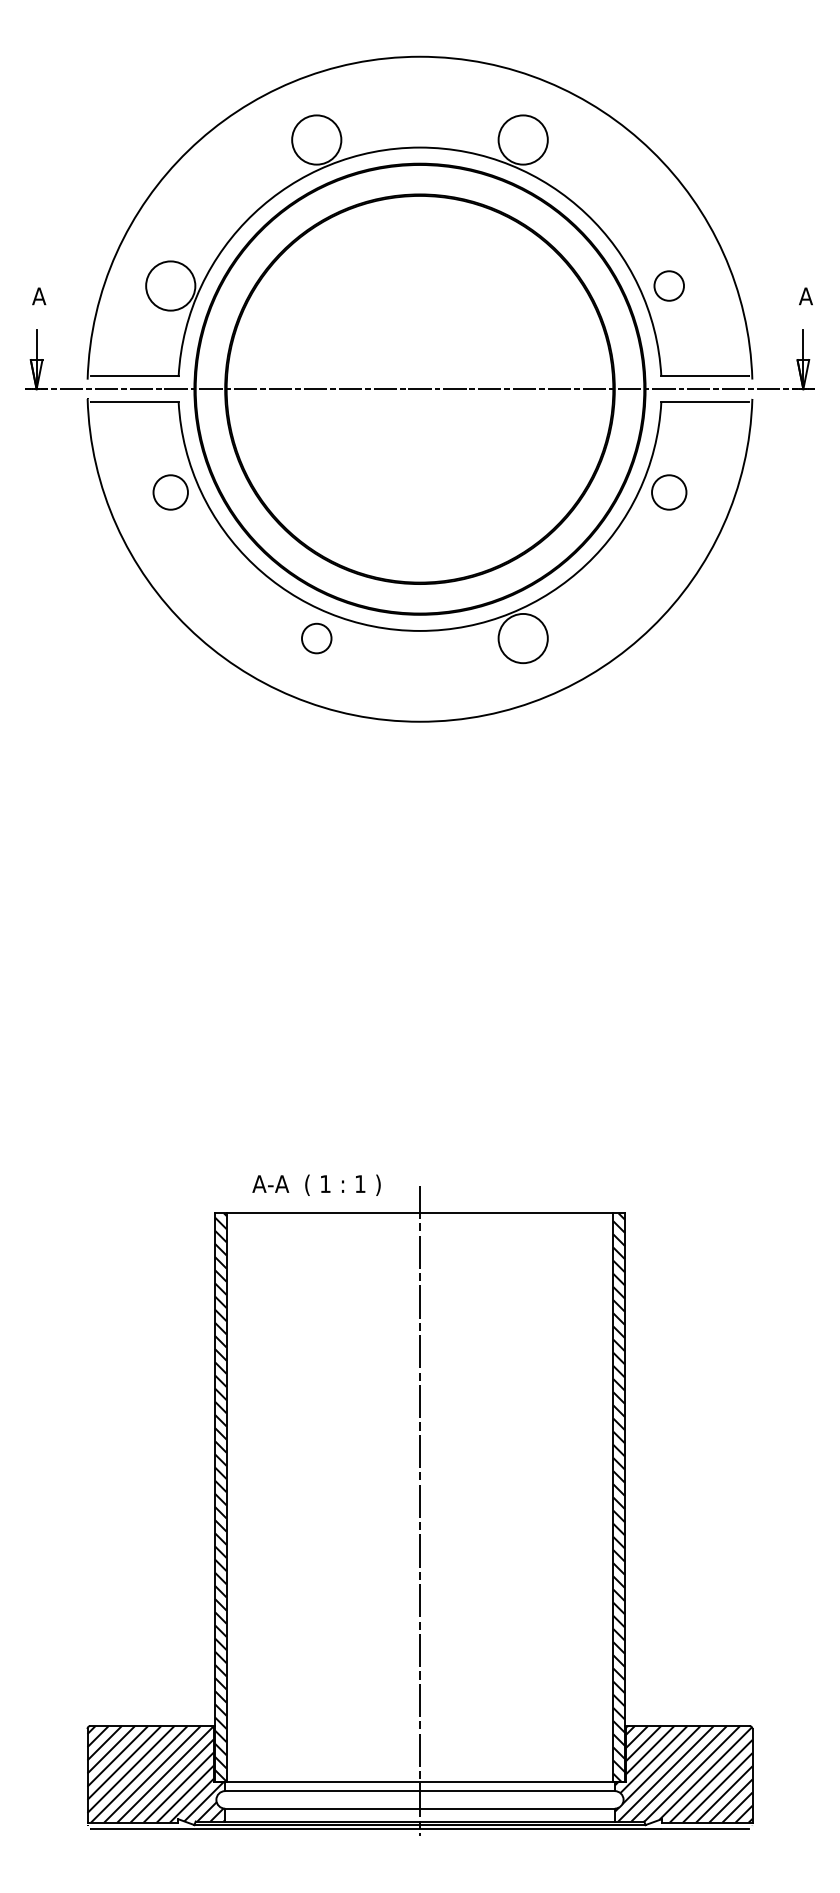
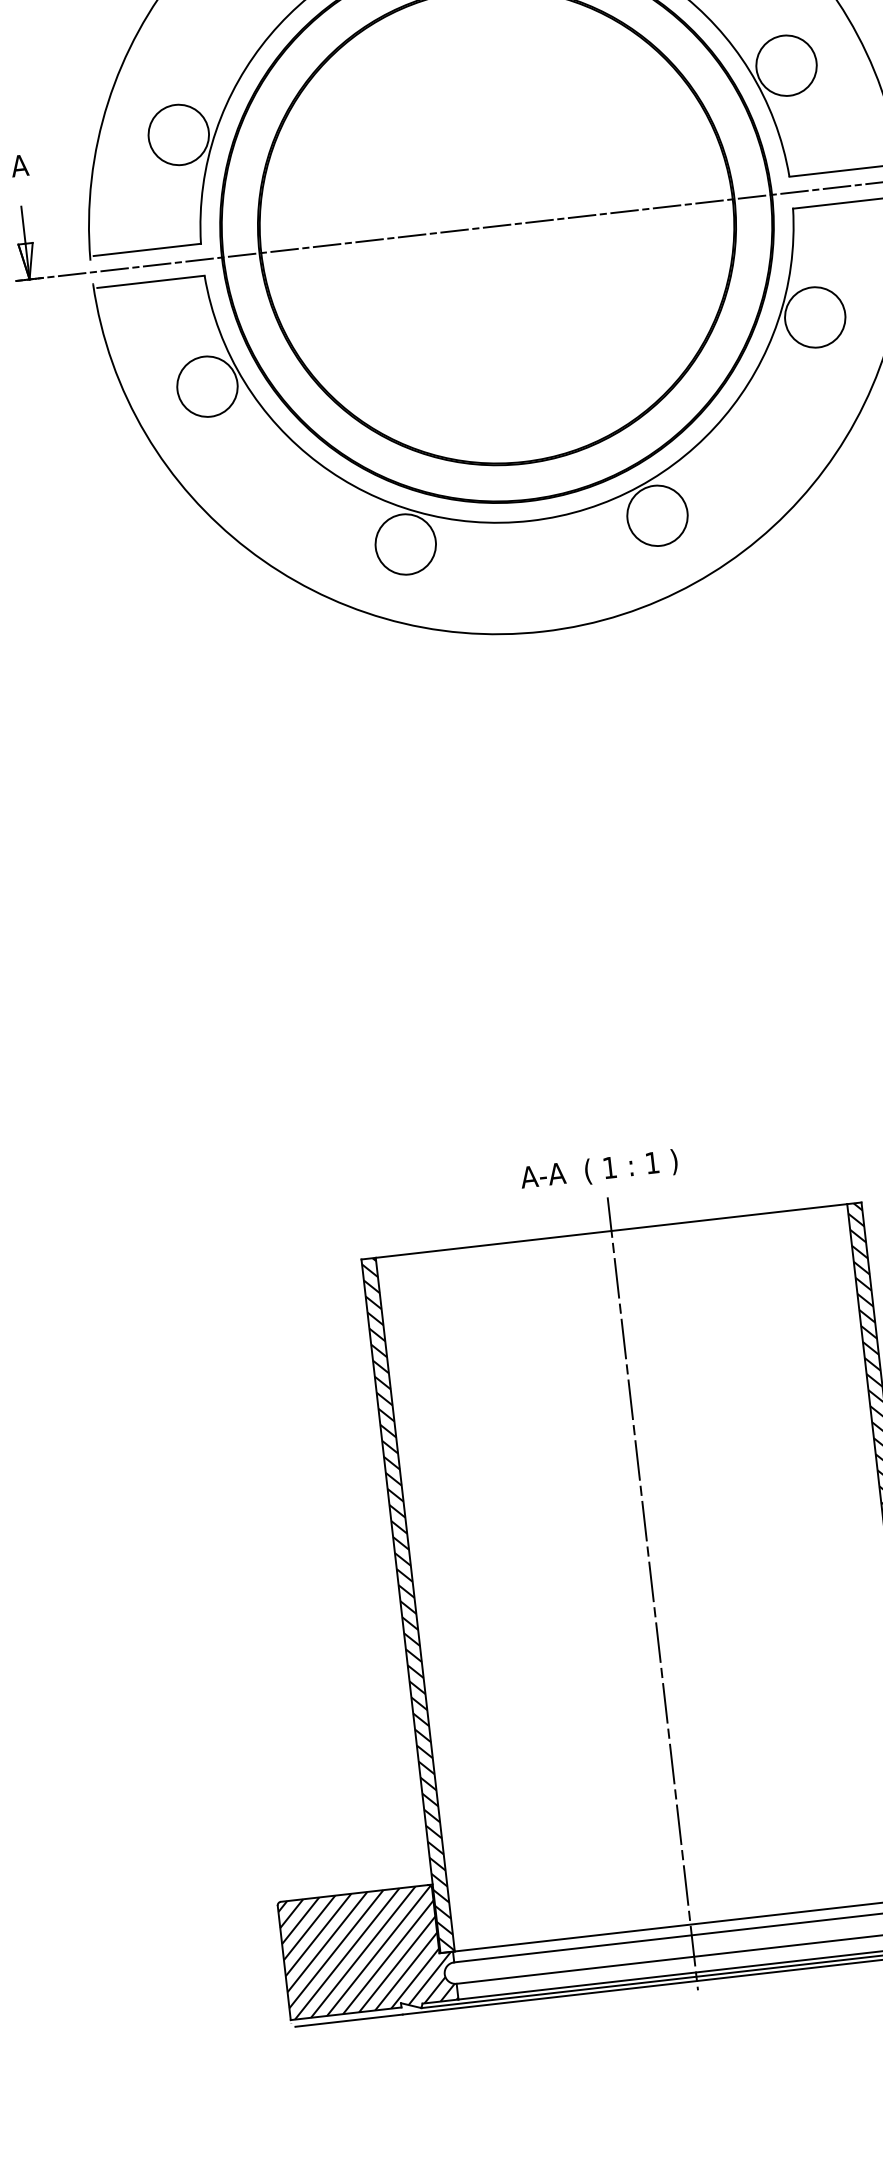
circle: (668, 285) -> (785, 65), size x1.67
circle: (170, 492) -> (207, 386), size x1.43
circle: (668, 492) -> (814, 317), size x1.43
circle: (316, 638) -> (405, 544), size x1.67
text: (316, 1184) -> (598, 1169), moved

